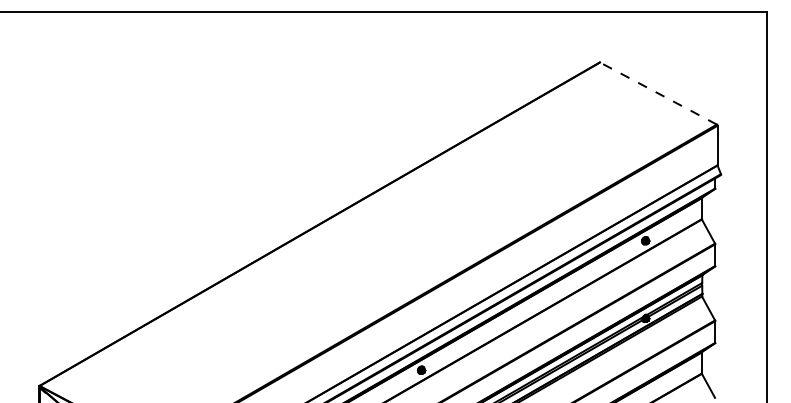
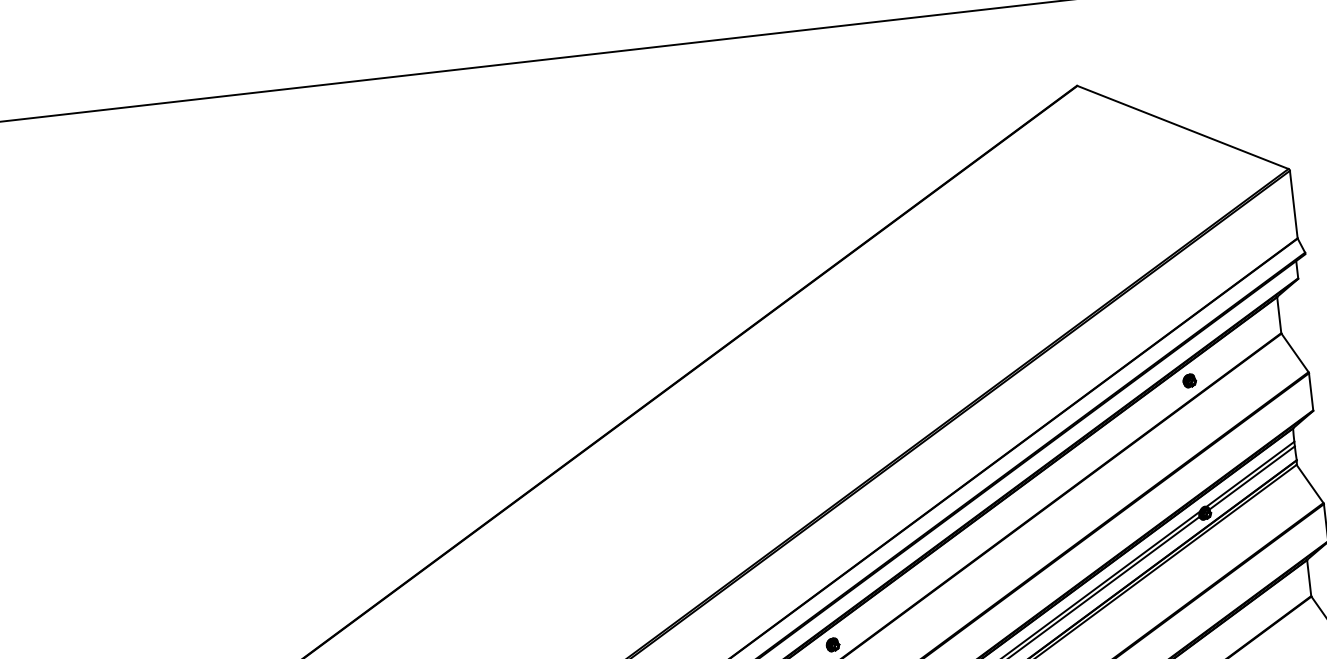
line: (658, 93) -> (1183, 127), dashed -> solid

